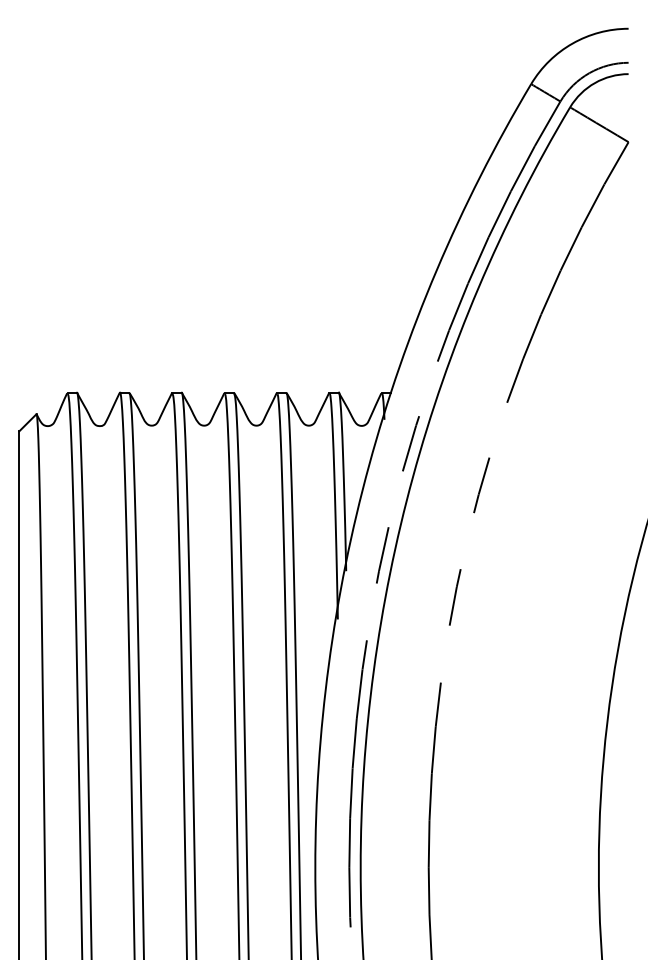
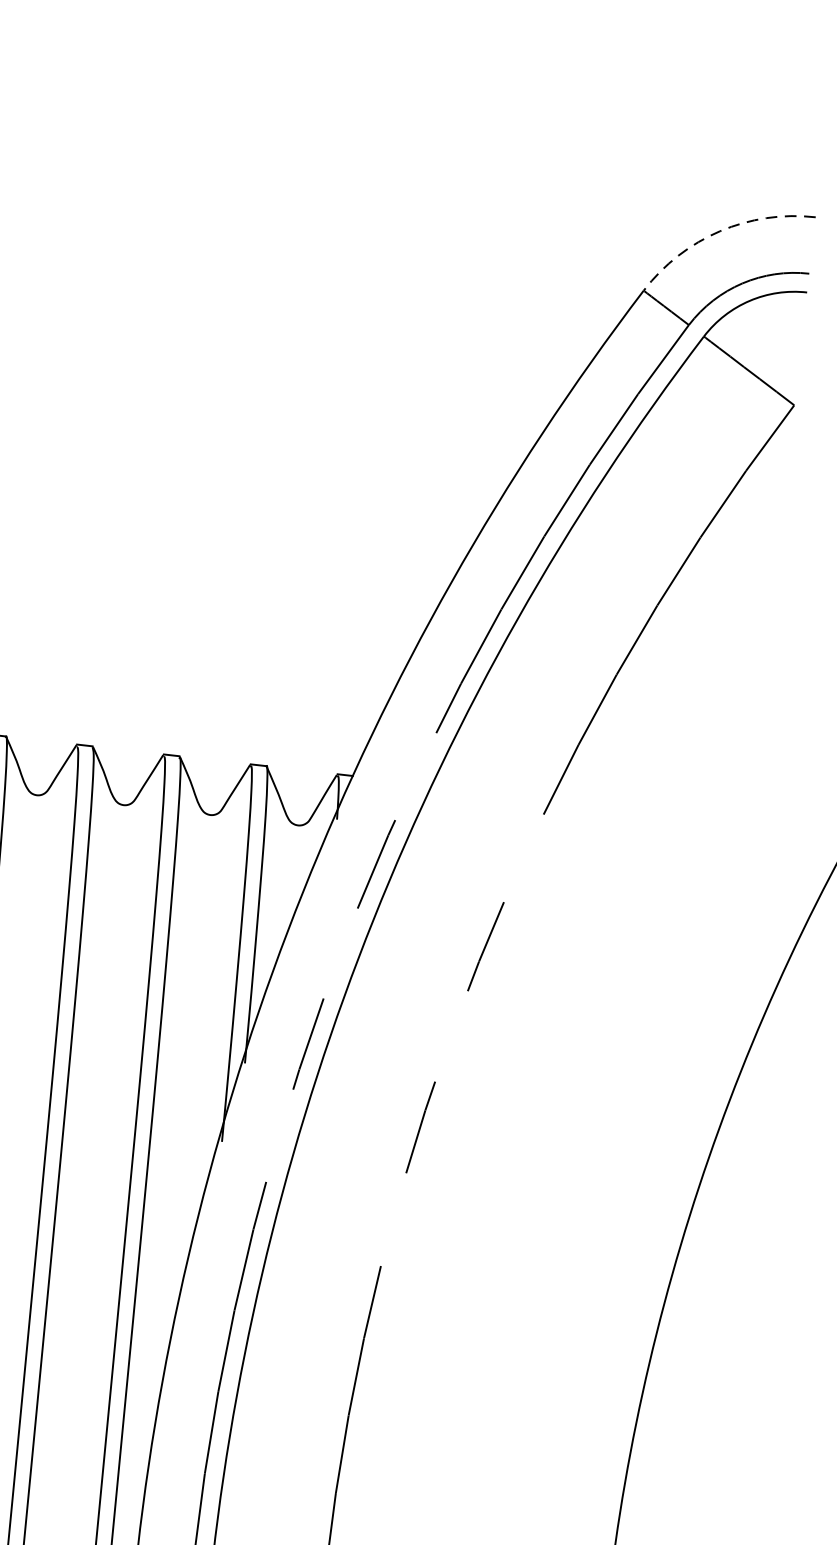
arc: (572, 43) -> (719, 231), solid -> dashed

